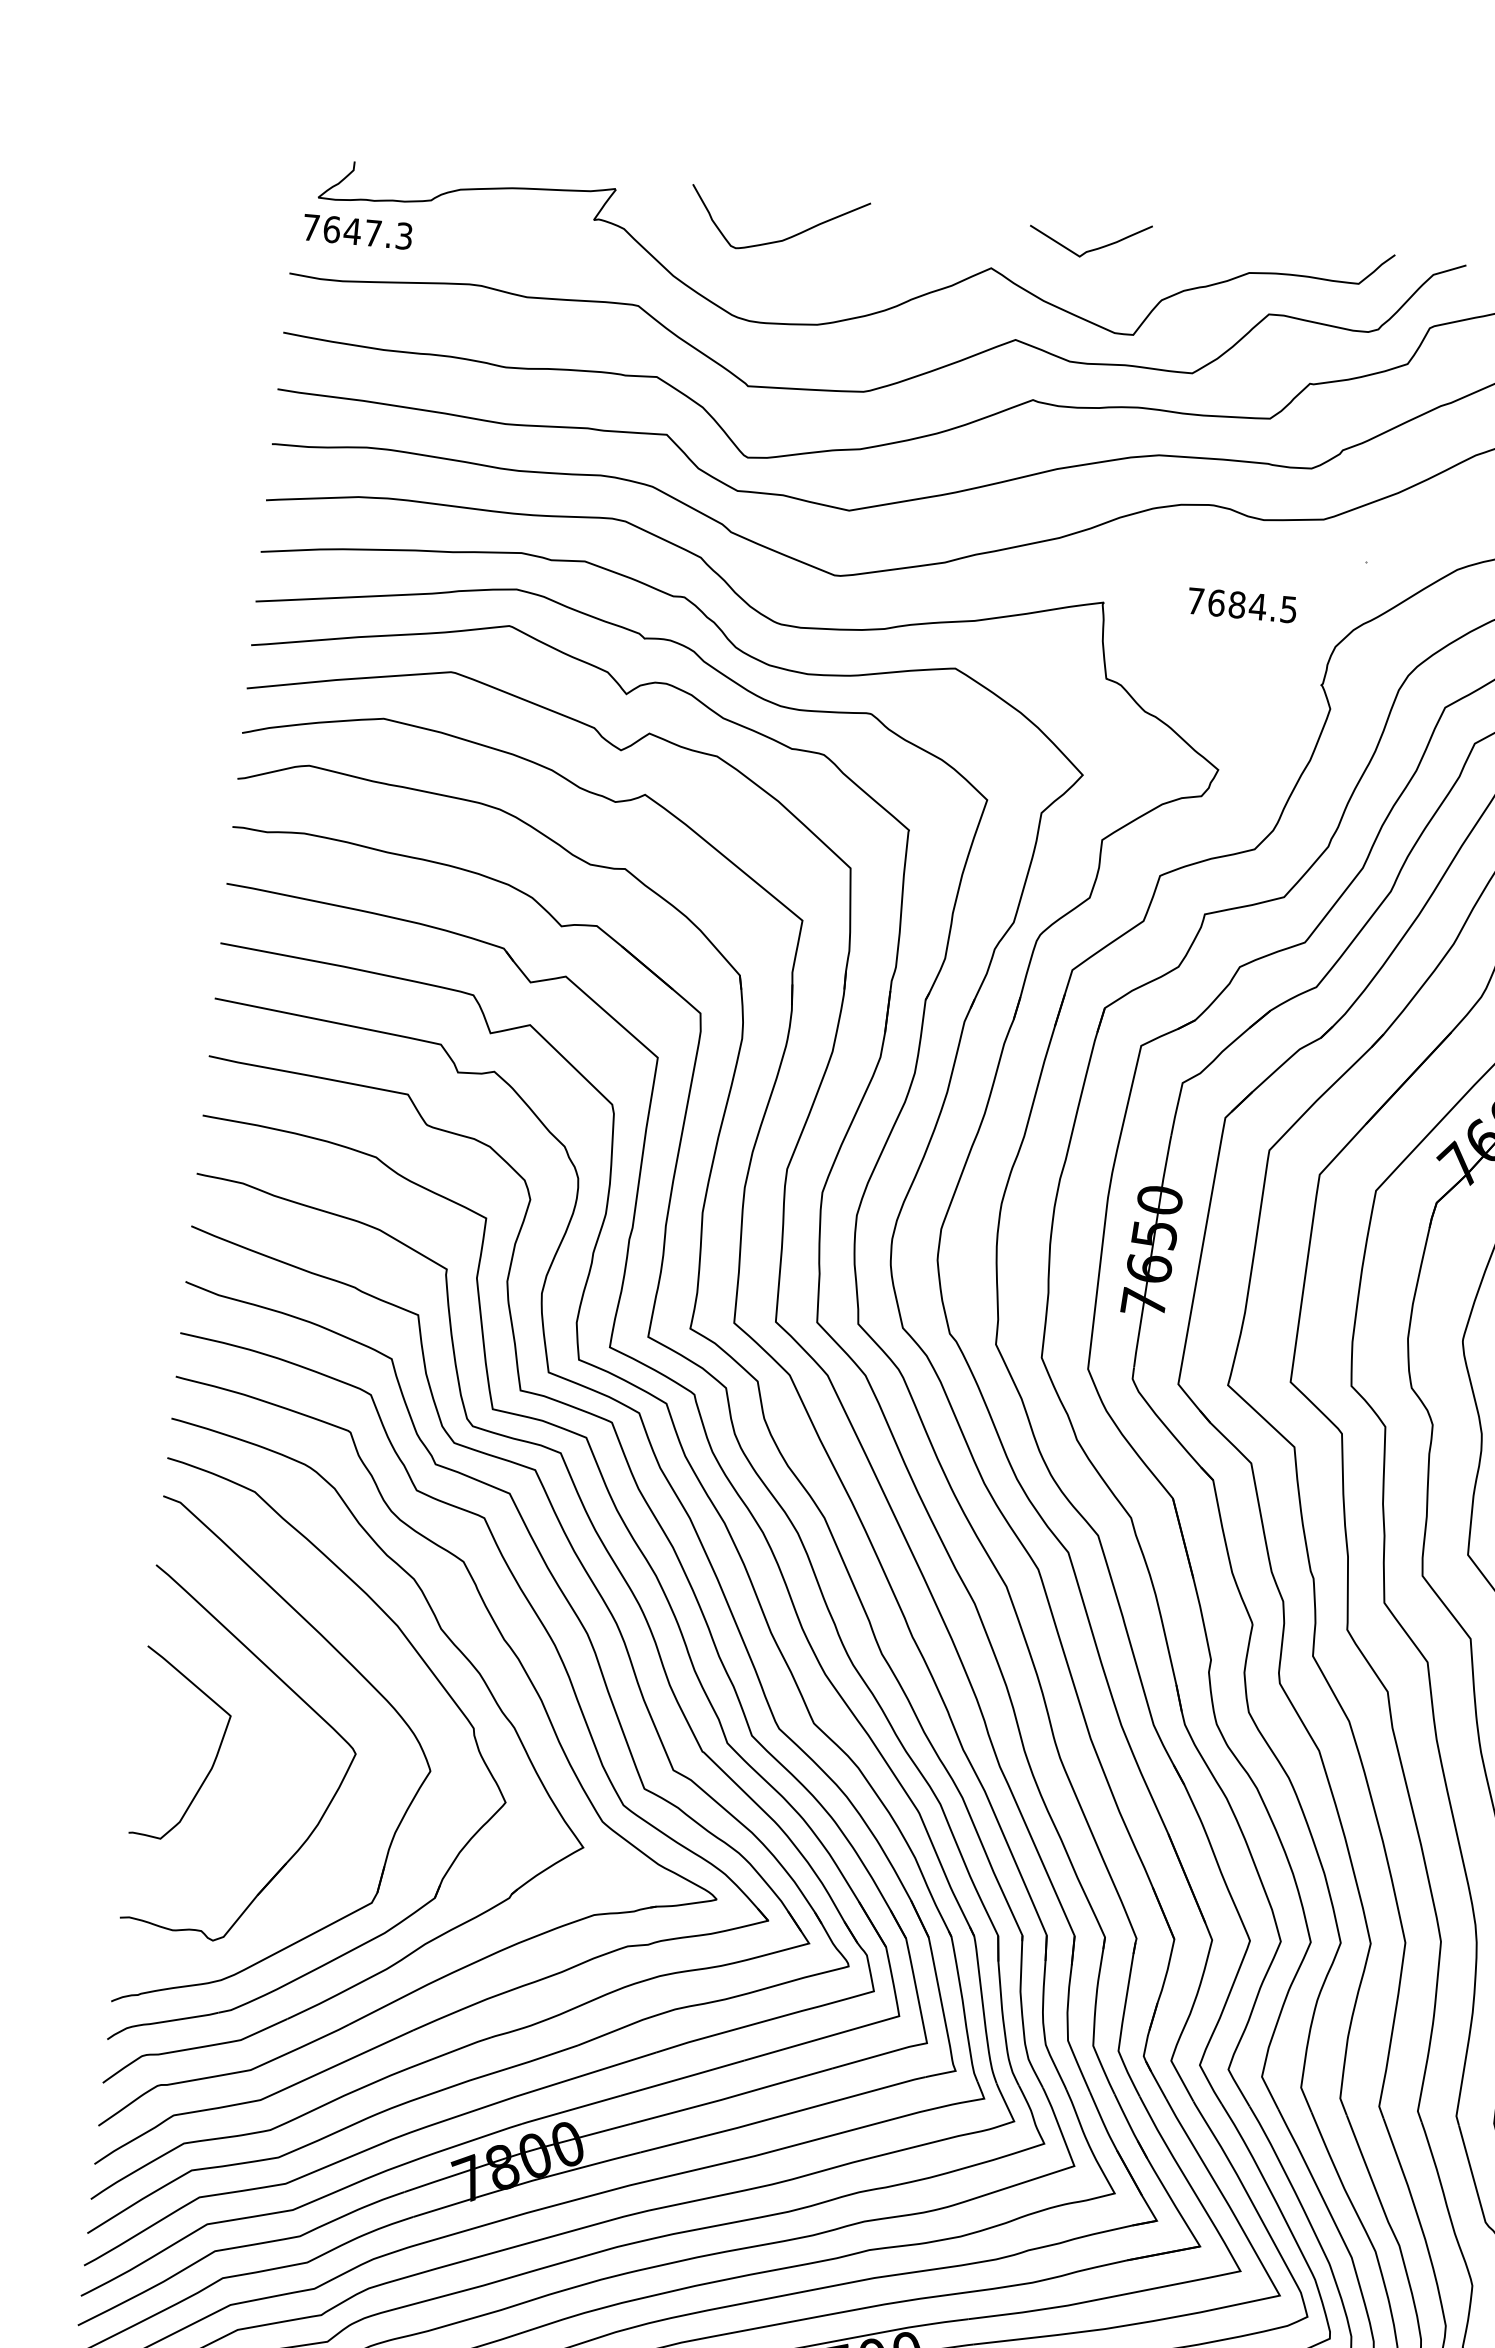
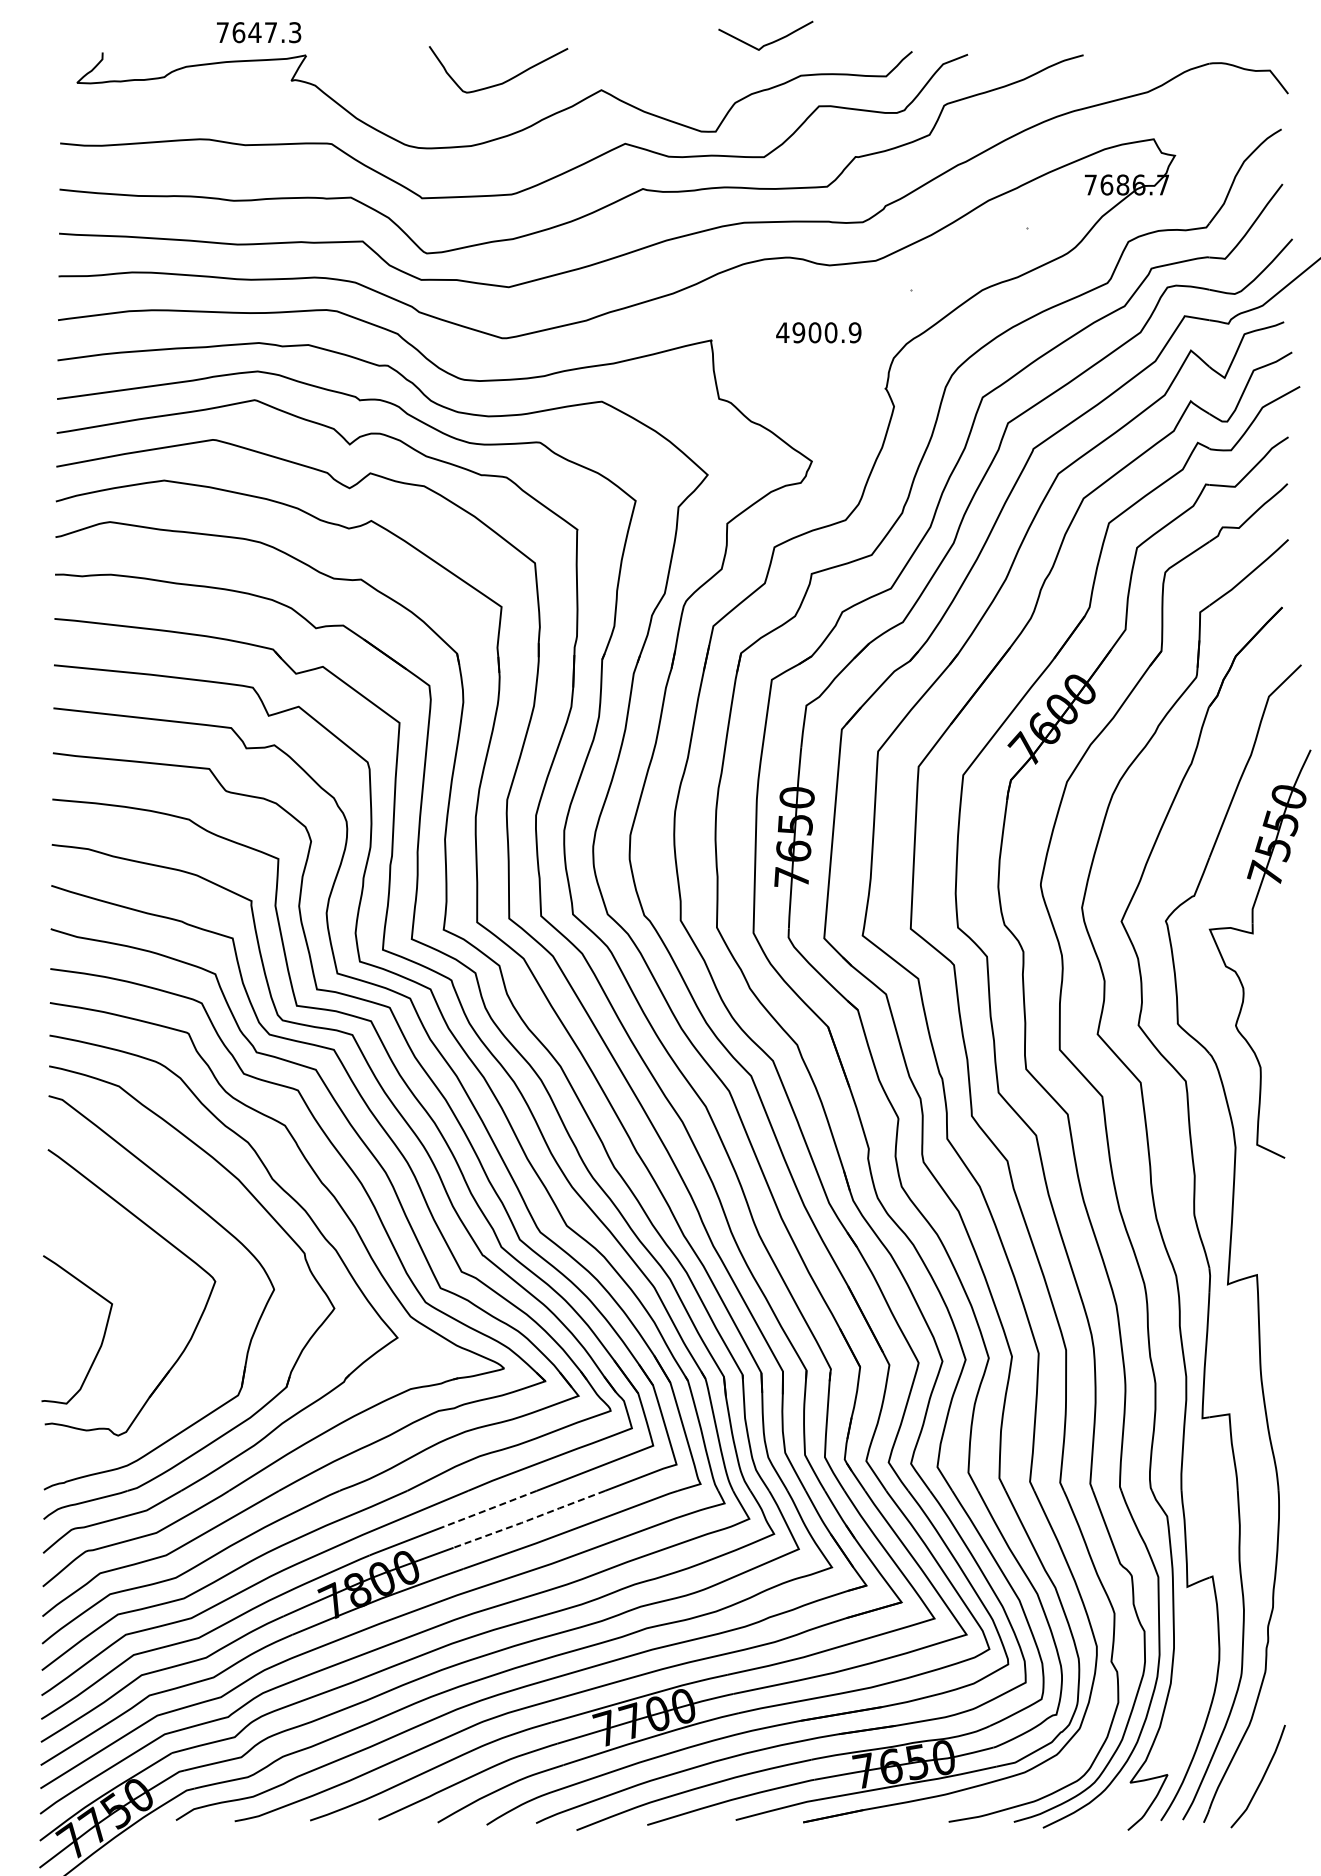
text: (358, 231) -> (259, 32), moved
curve: (785, 238) -> (504, 81), moved
curve: (1094, 248) -> (769, 42), moved
text: (1241, 605) -> (818, 332), 7684.5 -> 4900.9
curve: (214, 1757) -> (102, 1337), moved
line: (682, 2077) -> (490, 1508), solid -> dashed
line: (731, 2096) -> (529, 1519), solid -> dashed

